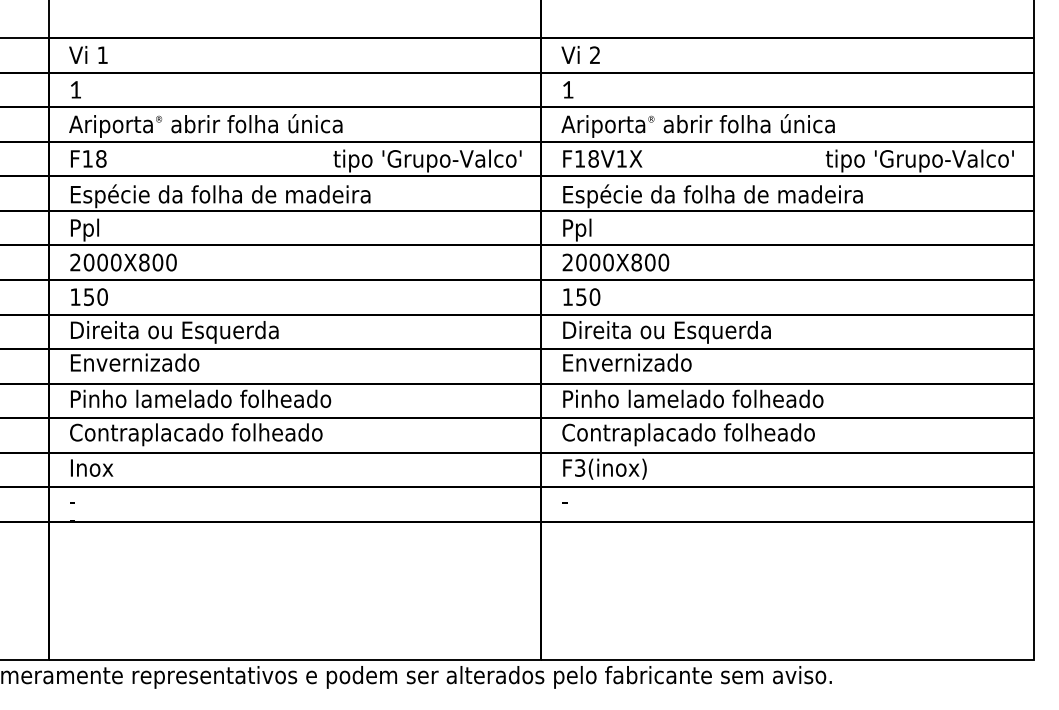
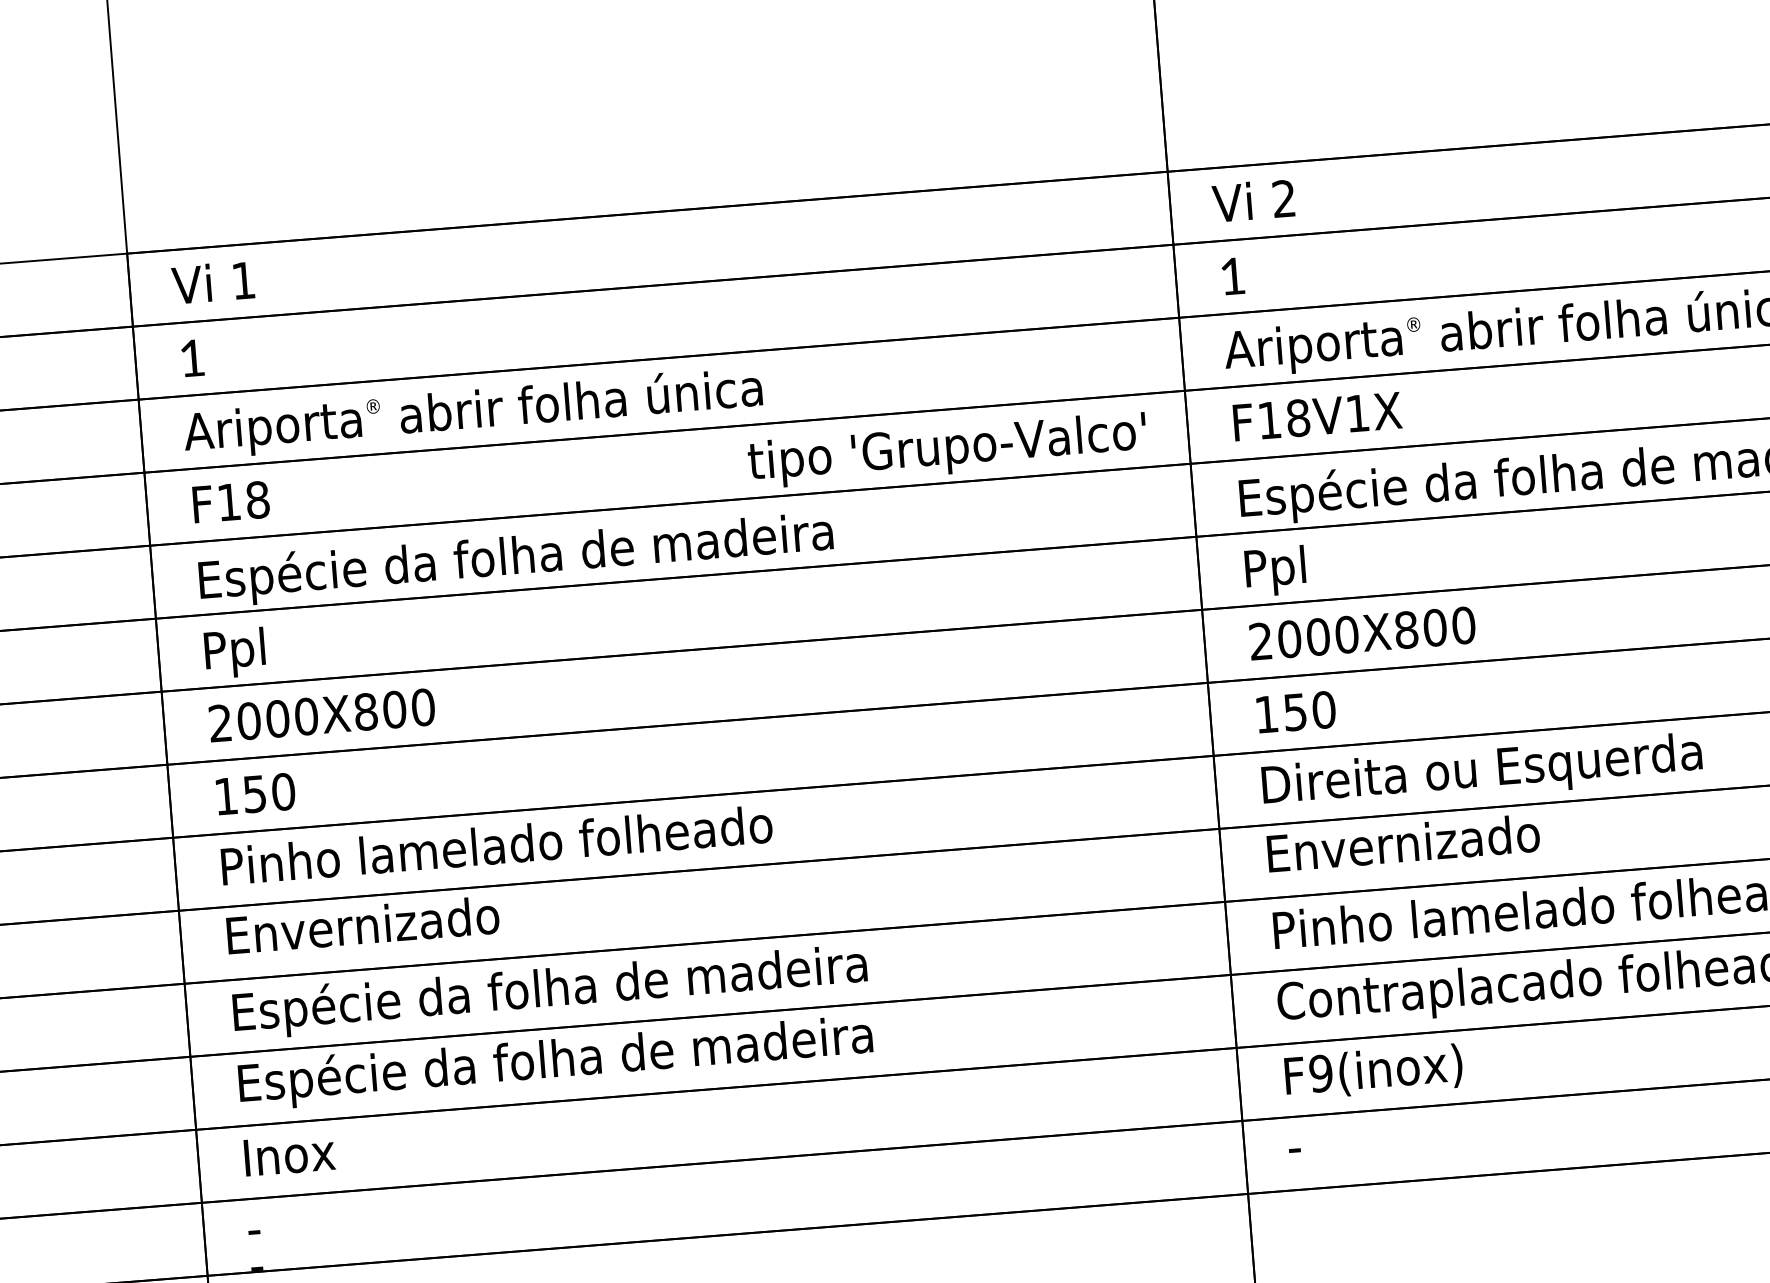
text: (202, 332) -> (500, 850), Direita ou Esquerda -> Pinho lamelado folheado
text: (221, 400) -> (551, 990), Pinho lamelado folheado -> Espécie da folha de madeira
text: (220, 434) -> (555, 1062), Contraplacado folheado -> Espécie da folha de madeira
text: (579, 467) -> (1319, 1072), F3(inox) -> F9(inox)

